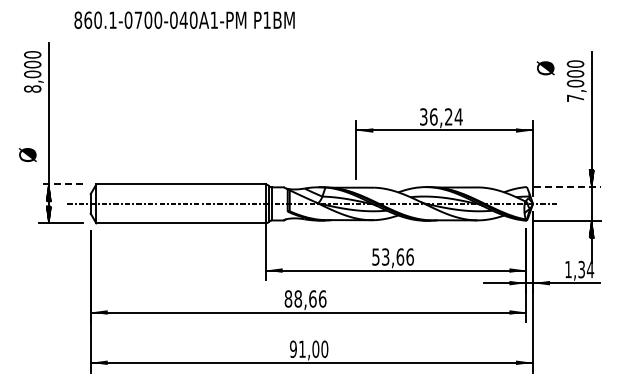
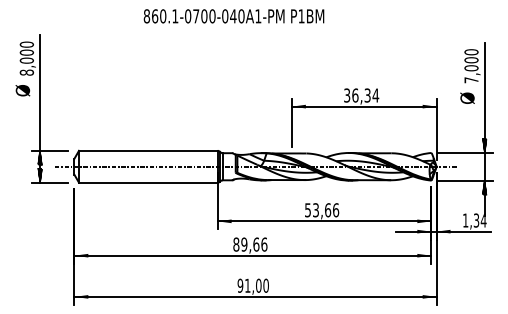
text: (184, 19) -> (233, 15), moved
text: (545, 68) -> (467, 98), moved
text: (448, 116) -> (367, 95), 36,24 -> 36,34
text: (27, 154) -> (22, 90), moved
line: (61, 184) -> (50, 150), dashed -> solid
line: (567, 186) -> (464, 152), dashed -> solid
text: (297, 298) -> (243, 244), 88,66 -> 89,66

